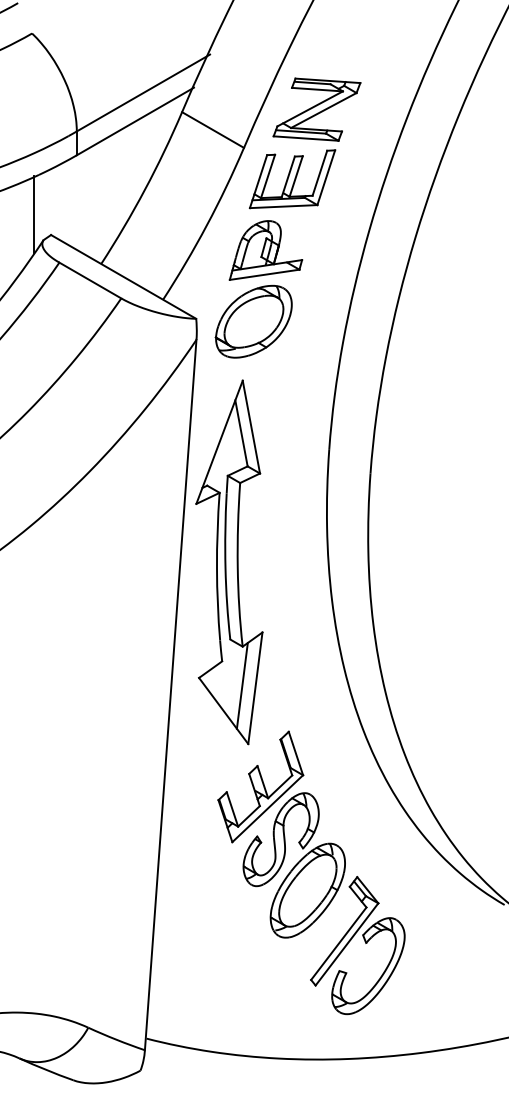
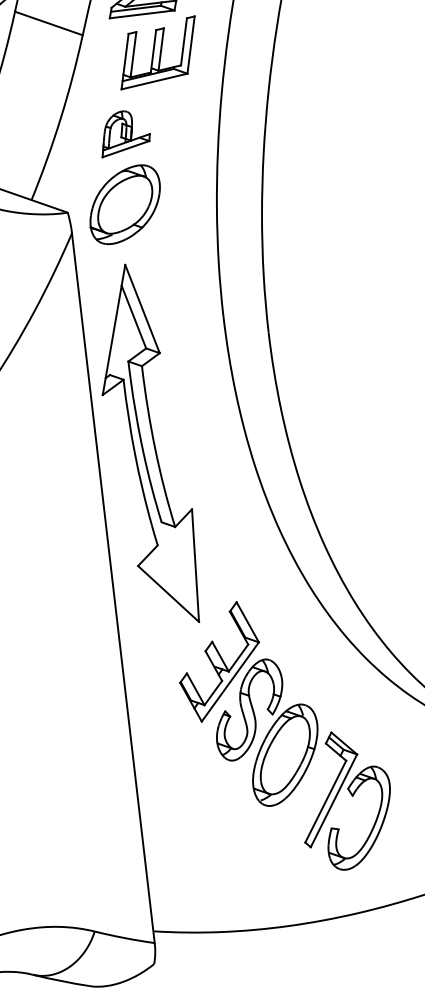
part: (292, 179) -> (158, 53), moved
part: (265, 250) -> (123, 132), size x0.7
line: (241, 685) -> (181, 565), removed

